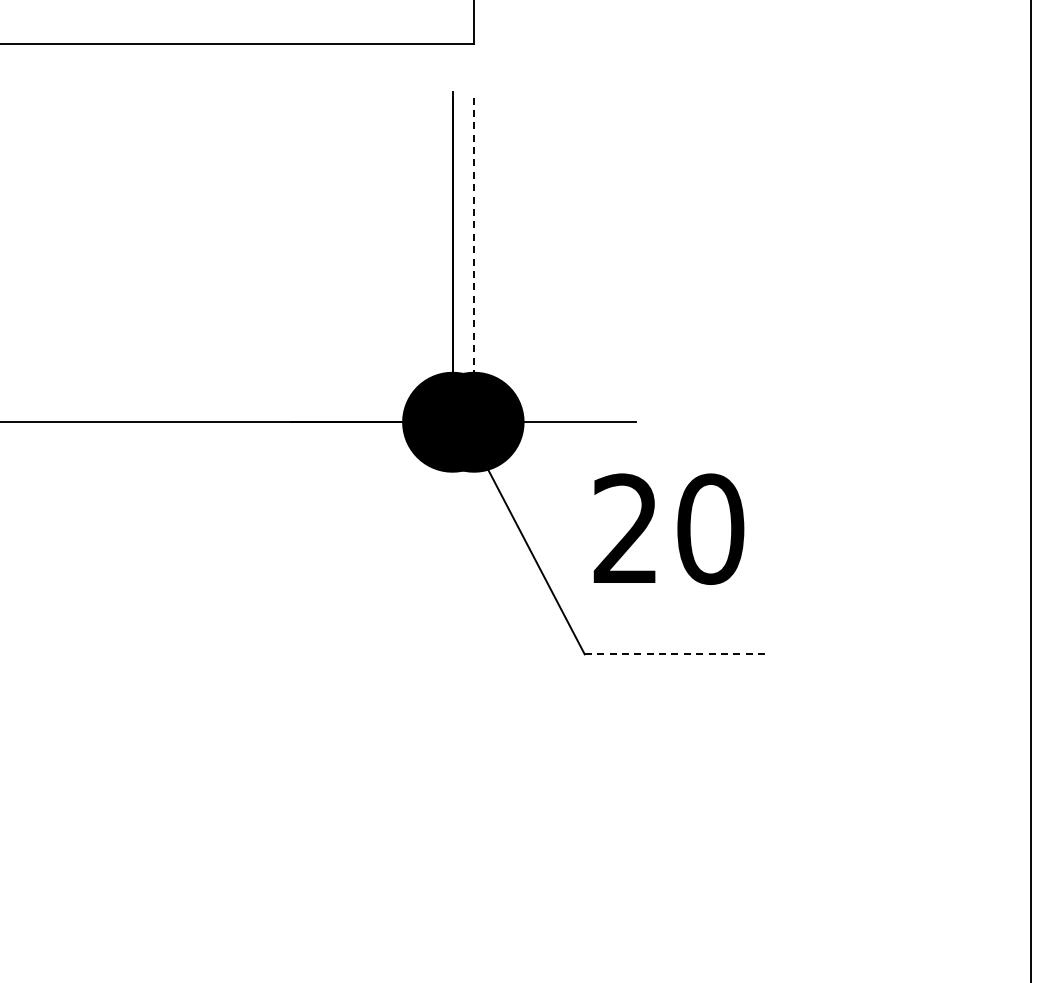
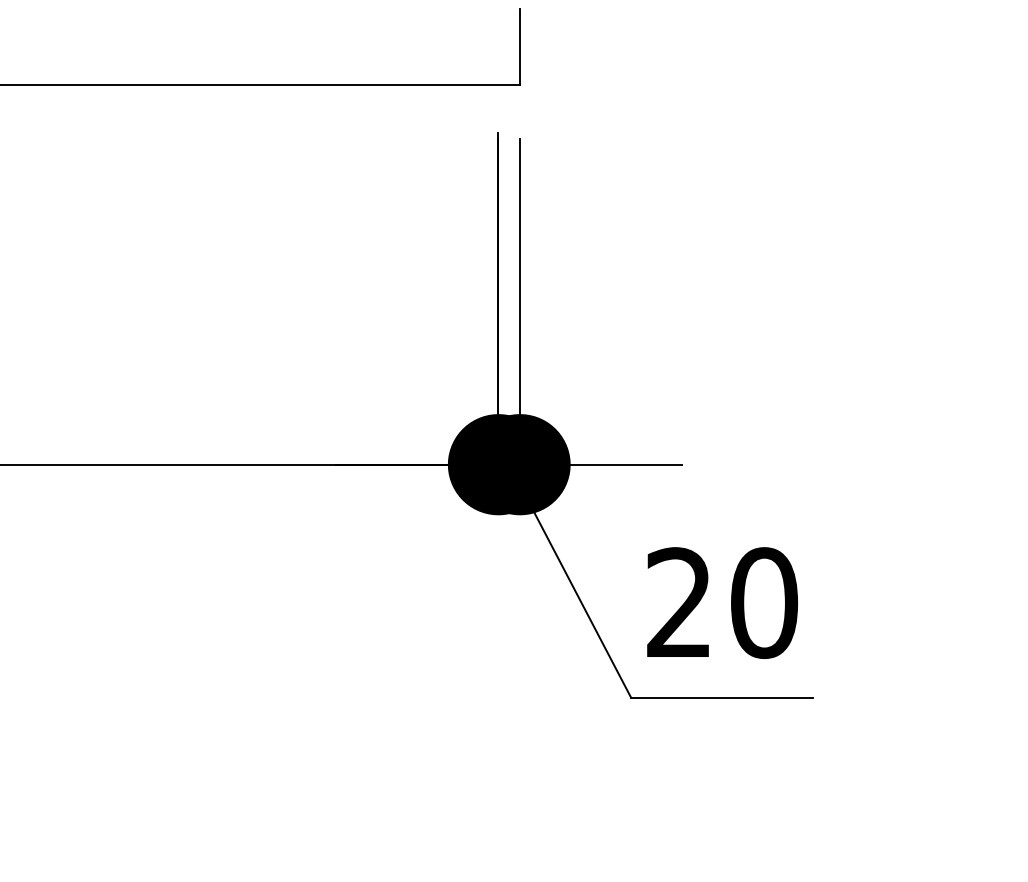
line: (474, 260) -> (520, 302), dashed -> solid
text: (668, 528) -> (722, 602), moved
line: (675, 654) -> (722, 697), dashed -> solid

